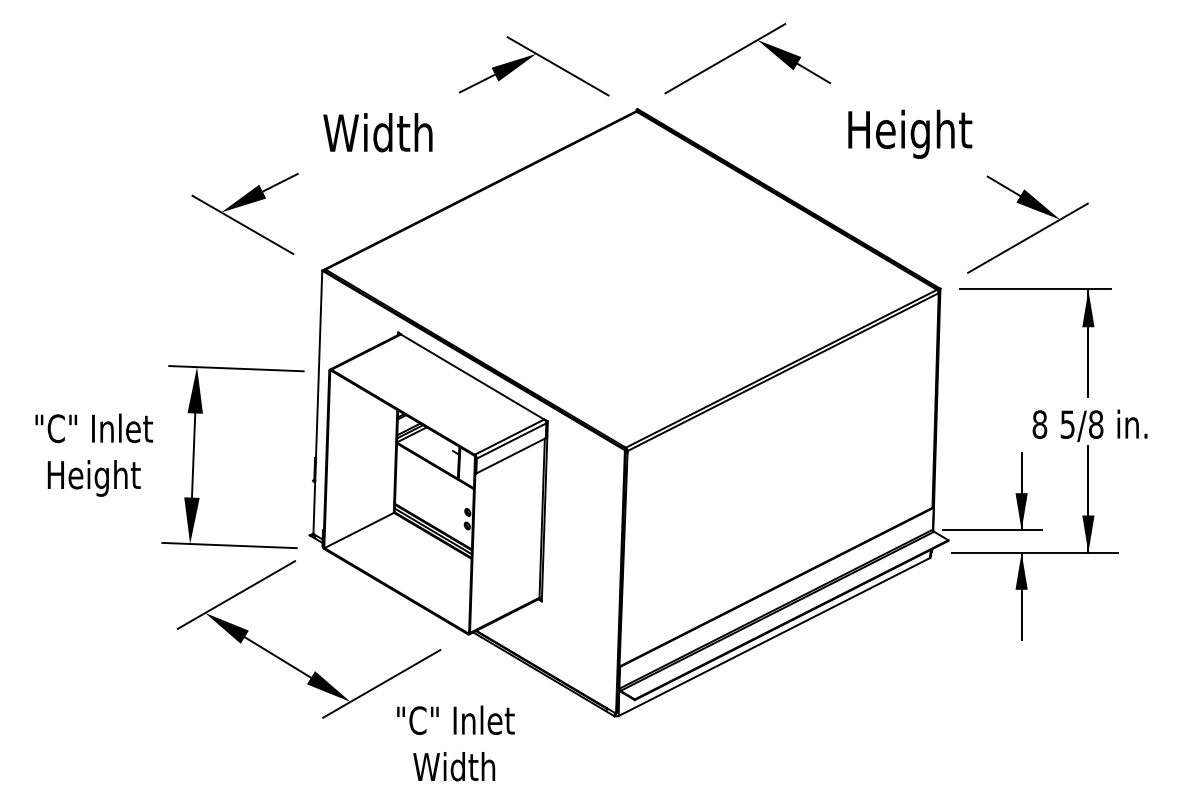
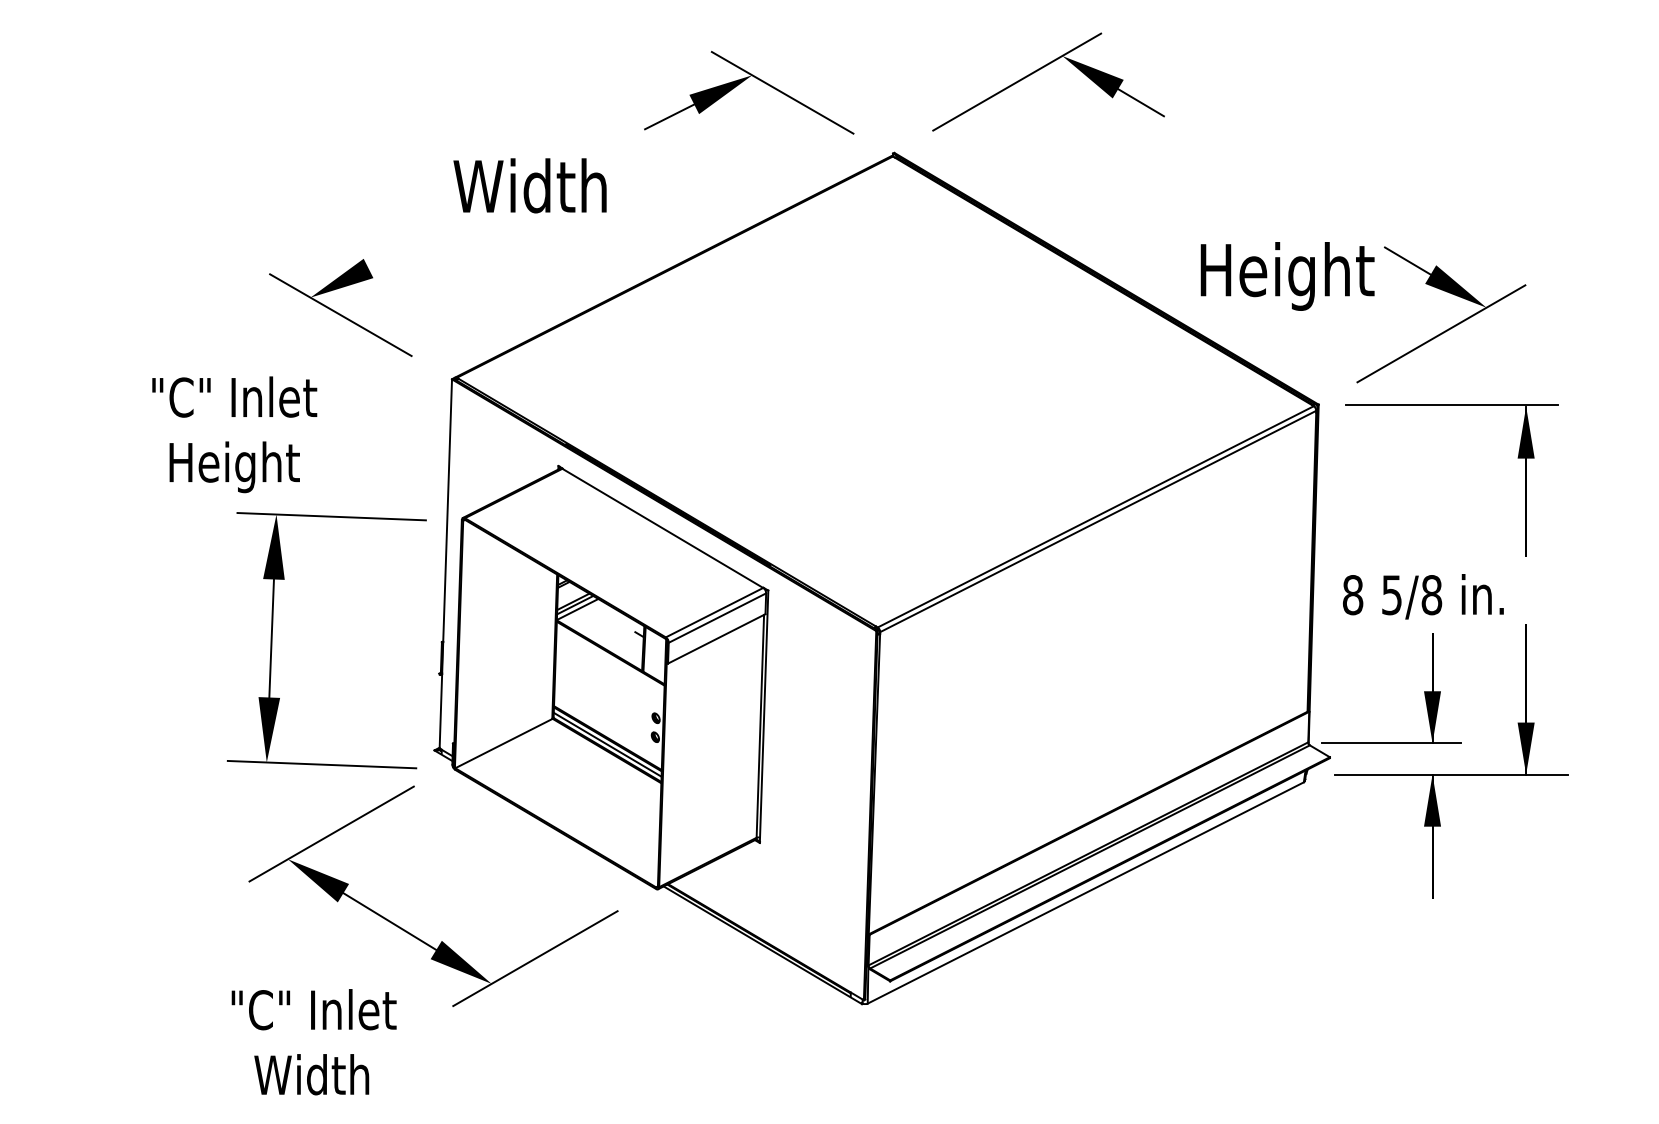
text: (910, 133) -> (1287, 275), moved
line: (279, 182) -> (392, 255), removed
text: (1089, 425) -> (1422, 596), moved
text: (93, 454) -> (233, 433), moved
text: (455, 743) -> (313, 1042), moved

